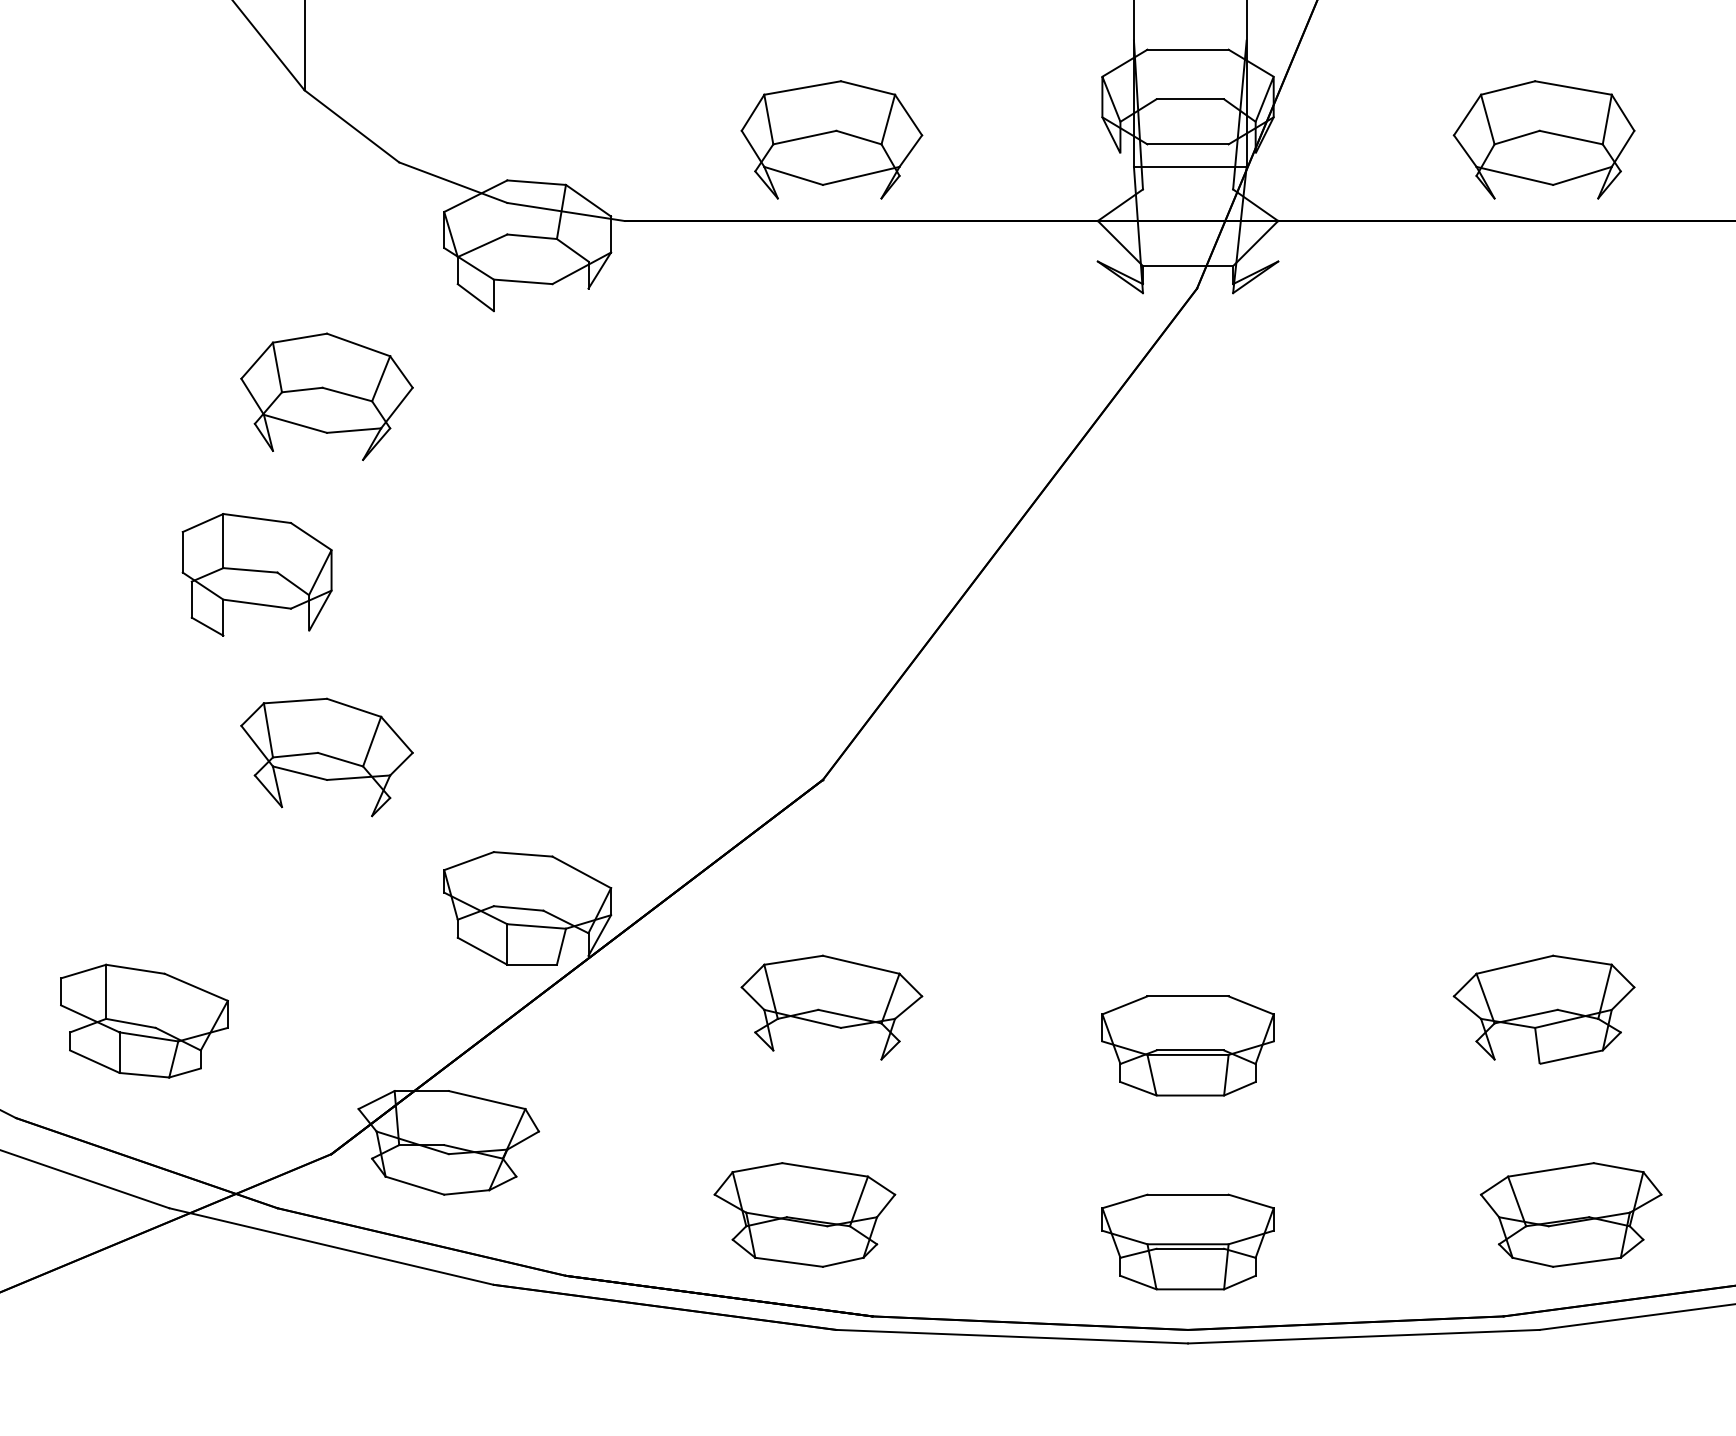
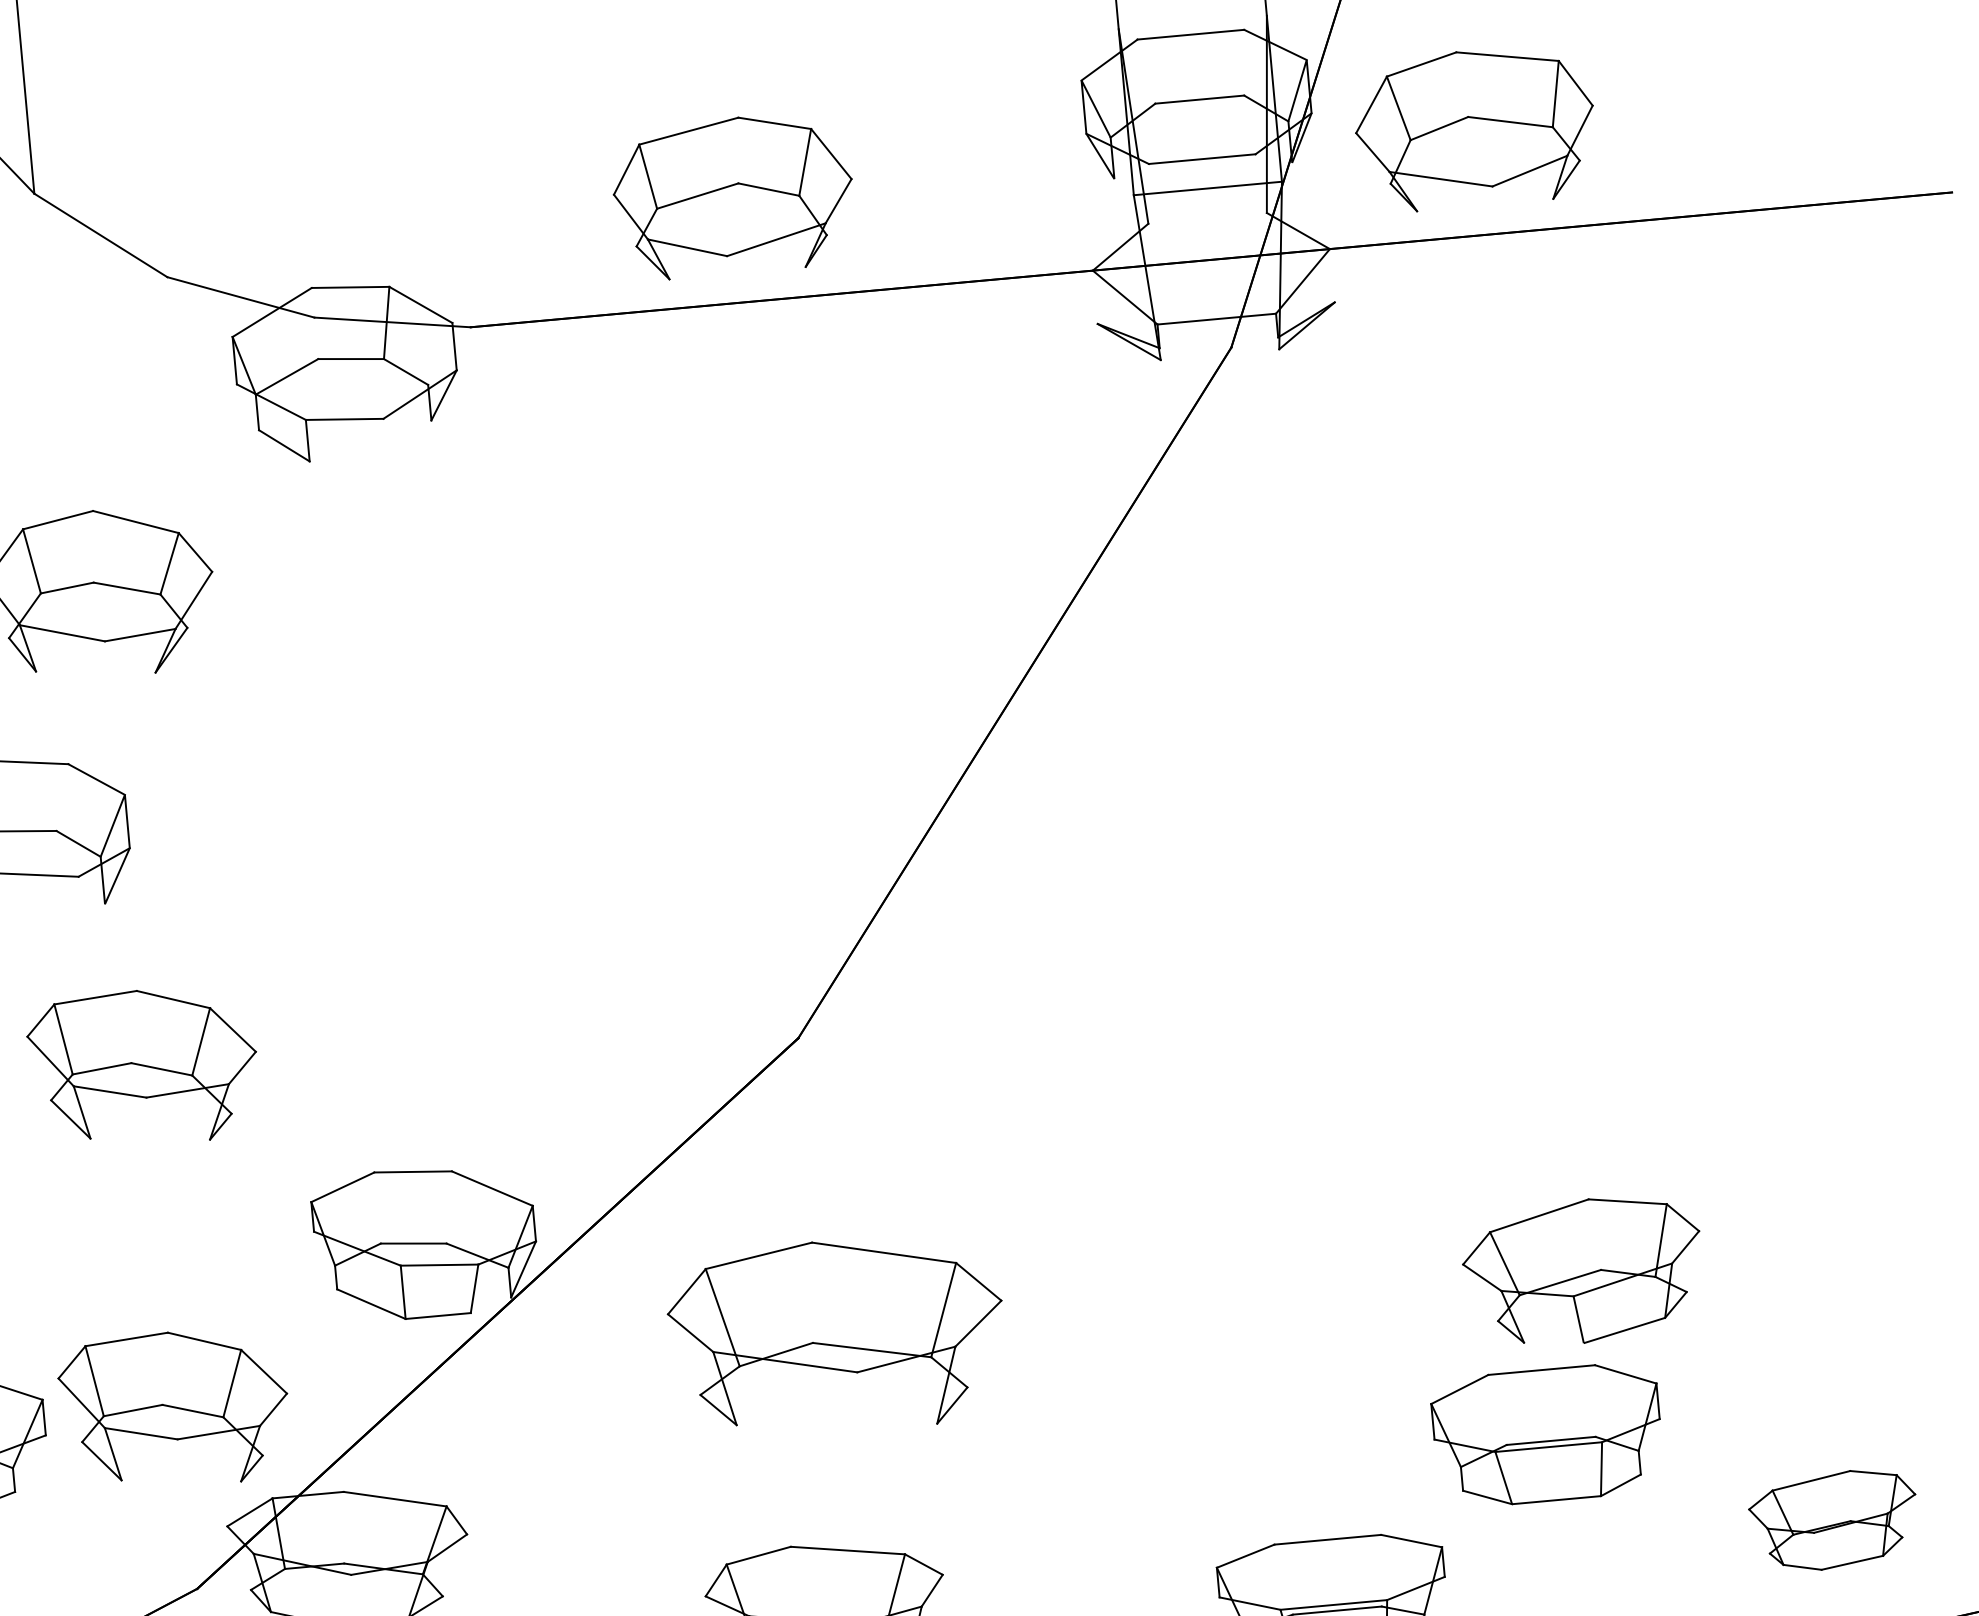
part: (1543, 139) -> (1474, 127), moved
part: (831, 1007) -> (836, 1336), size x1.4
part: (1543, 1009) -> (1582, 1271), moved
part: (326, 1017) -> (174, 1409), added
part: (1187, 1045) -> (1546, 1434), moved
part: (1570, 1214) -> (1832, 1520), size x0.7

